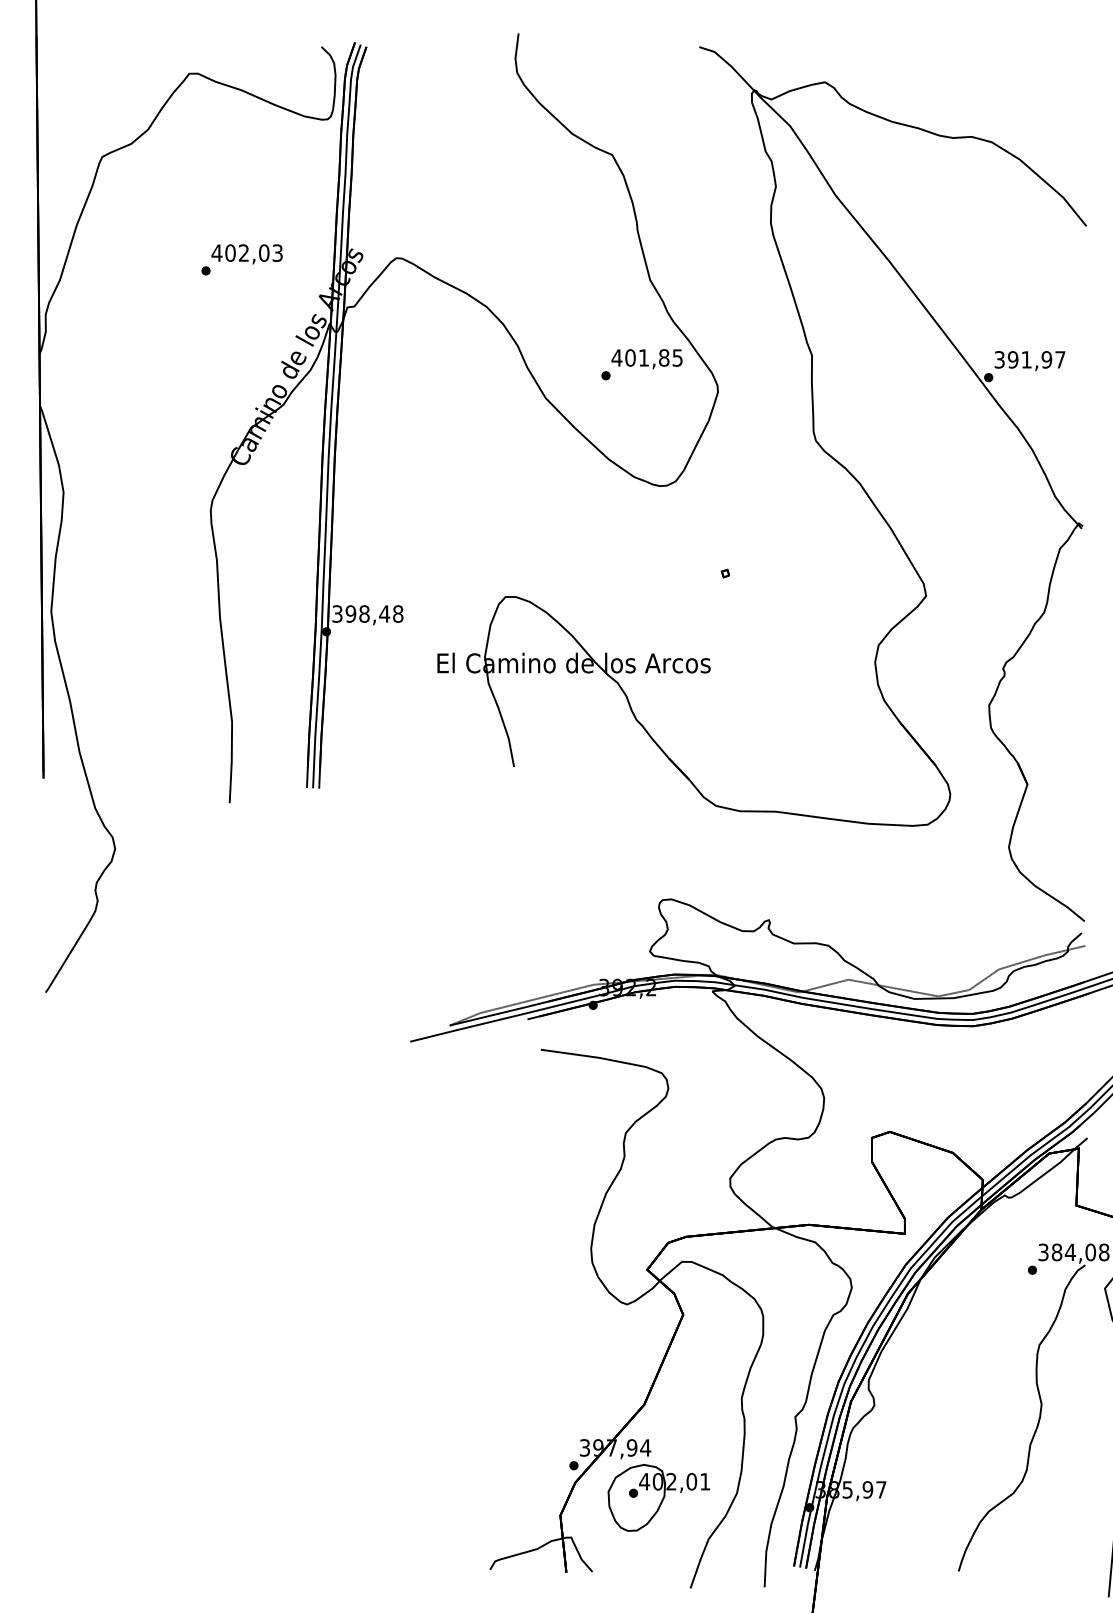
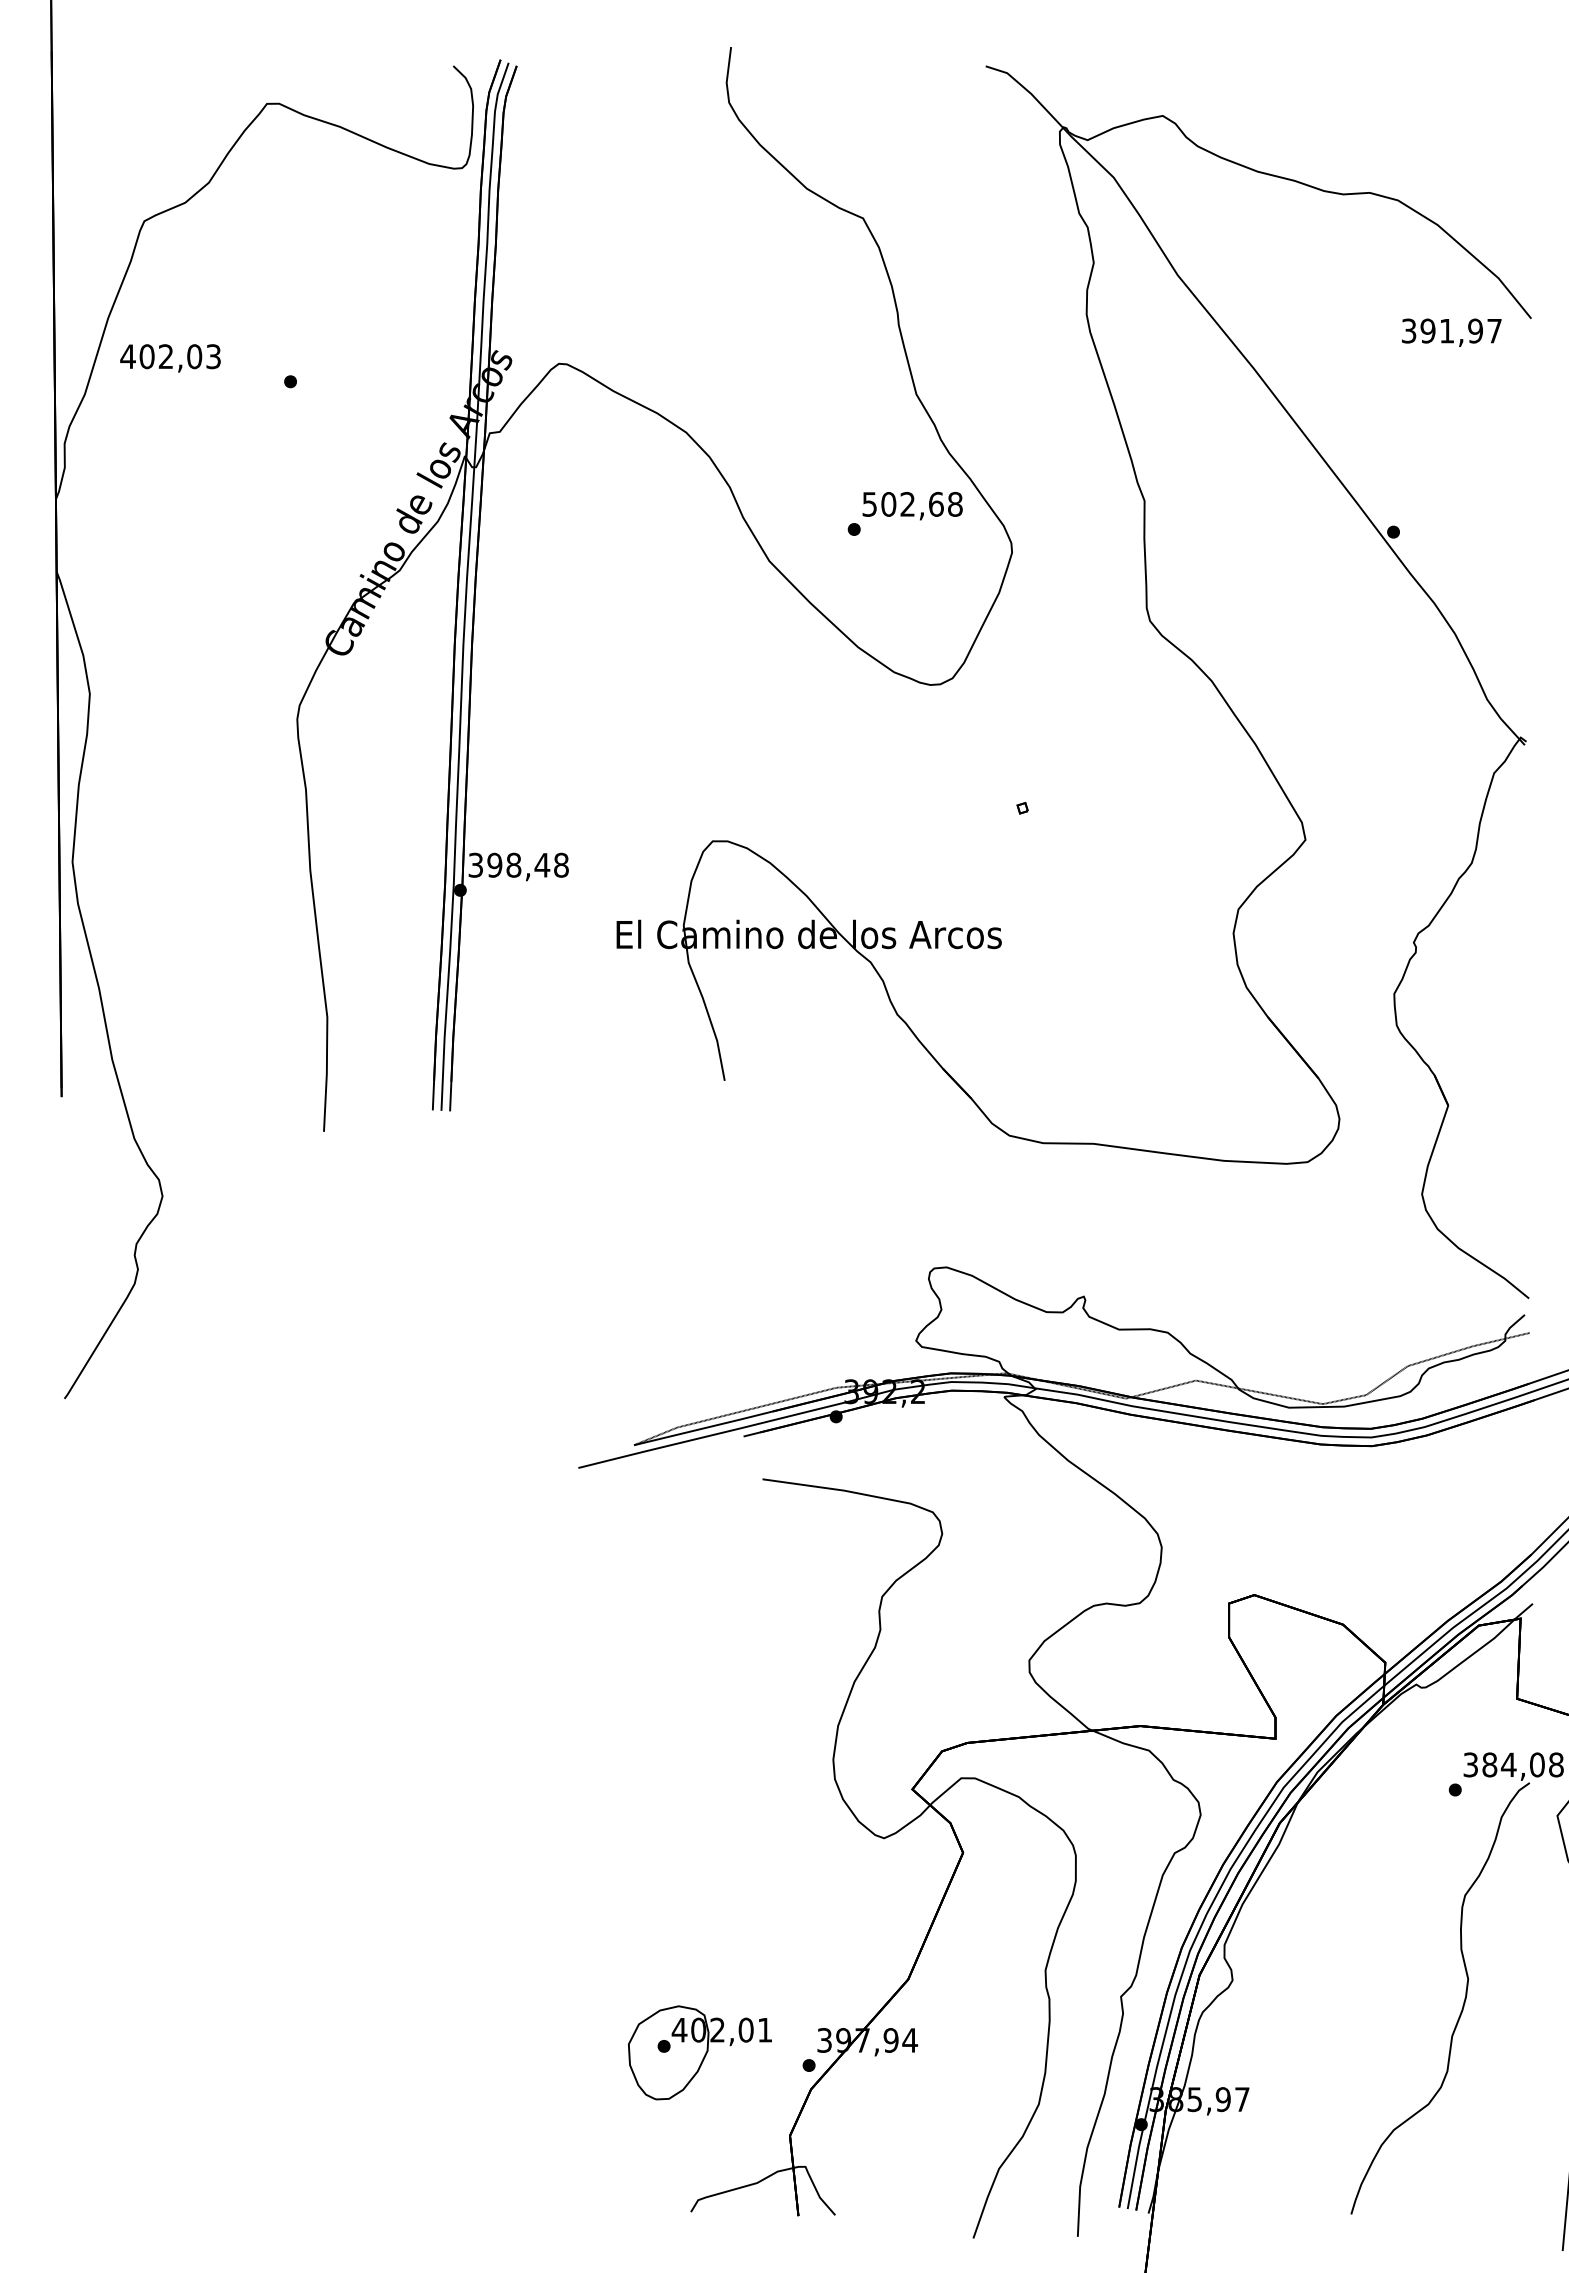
text: (247, 254) -> (170, 358), moved
text: (646, 357) -> (911, 503), 401,85 -> 502,68
text: (1029, 360) -> (1451, 332), moved
part: (658, 1497) -> (699, 2052), moved

